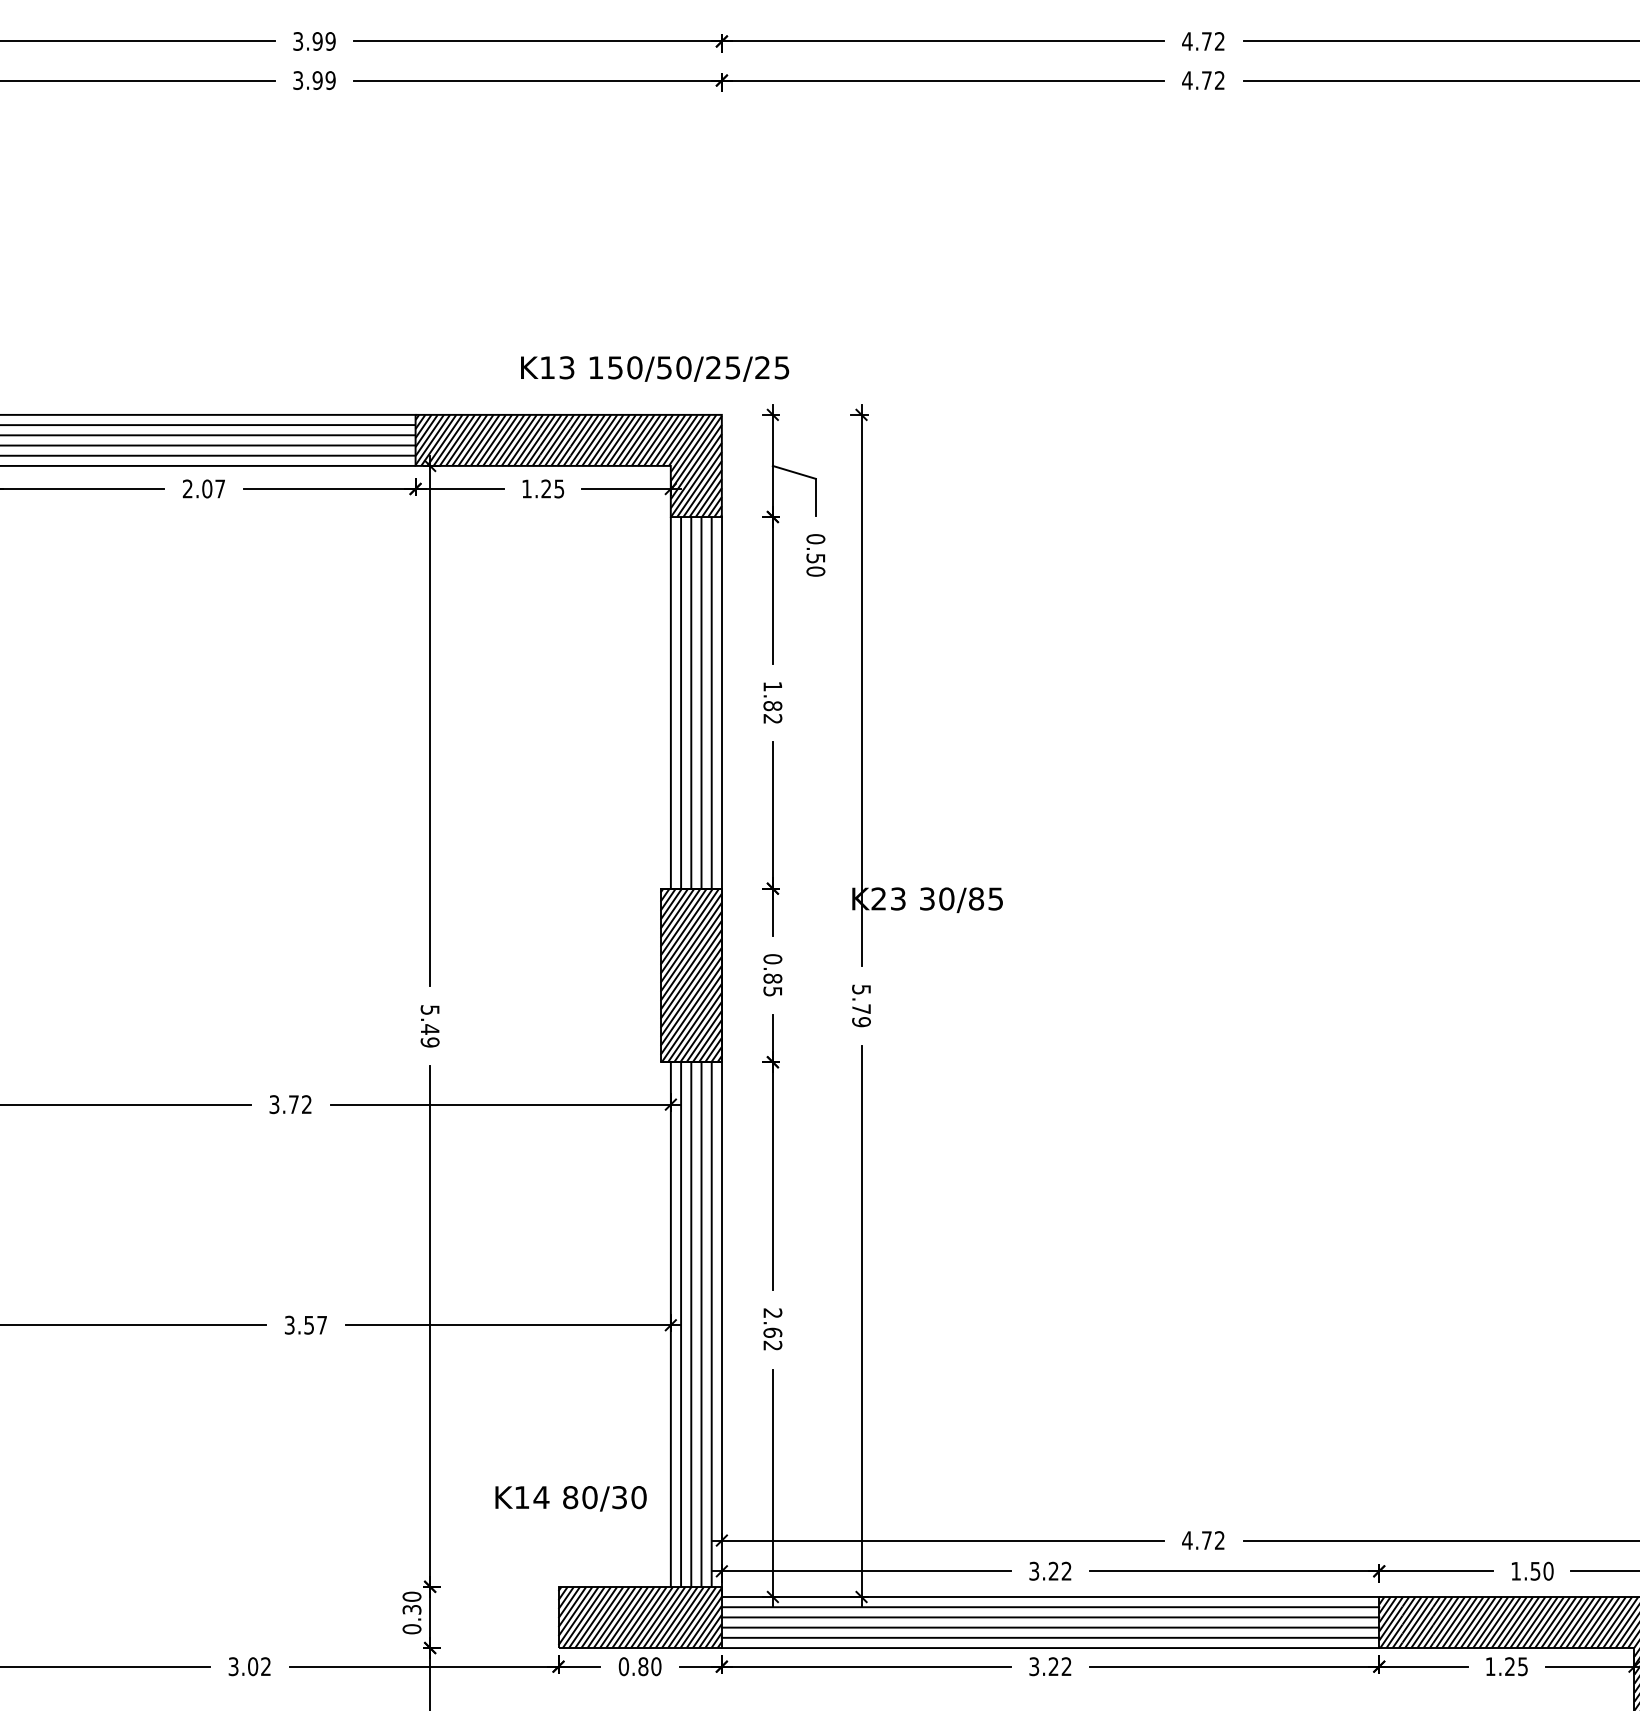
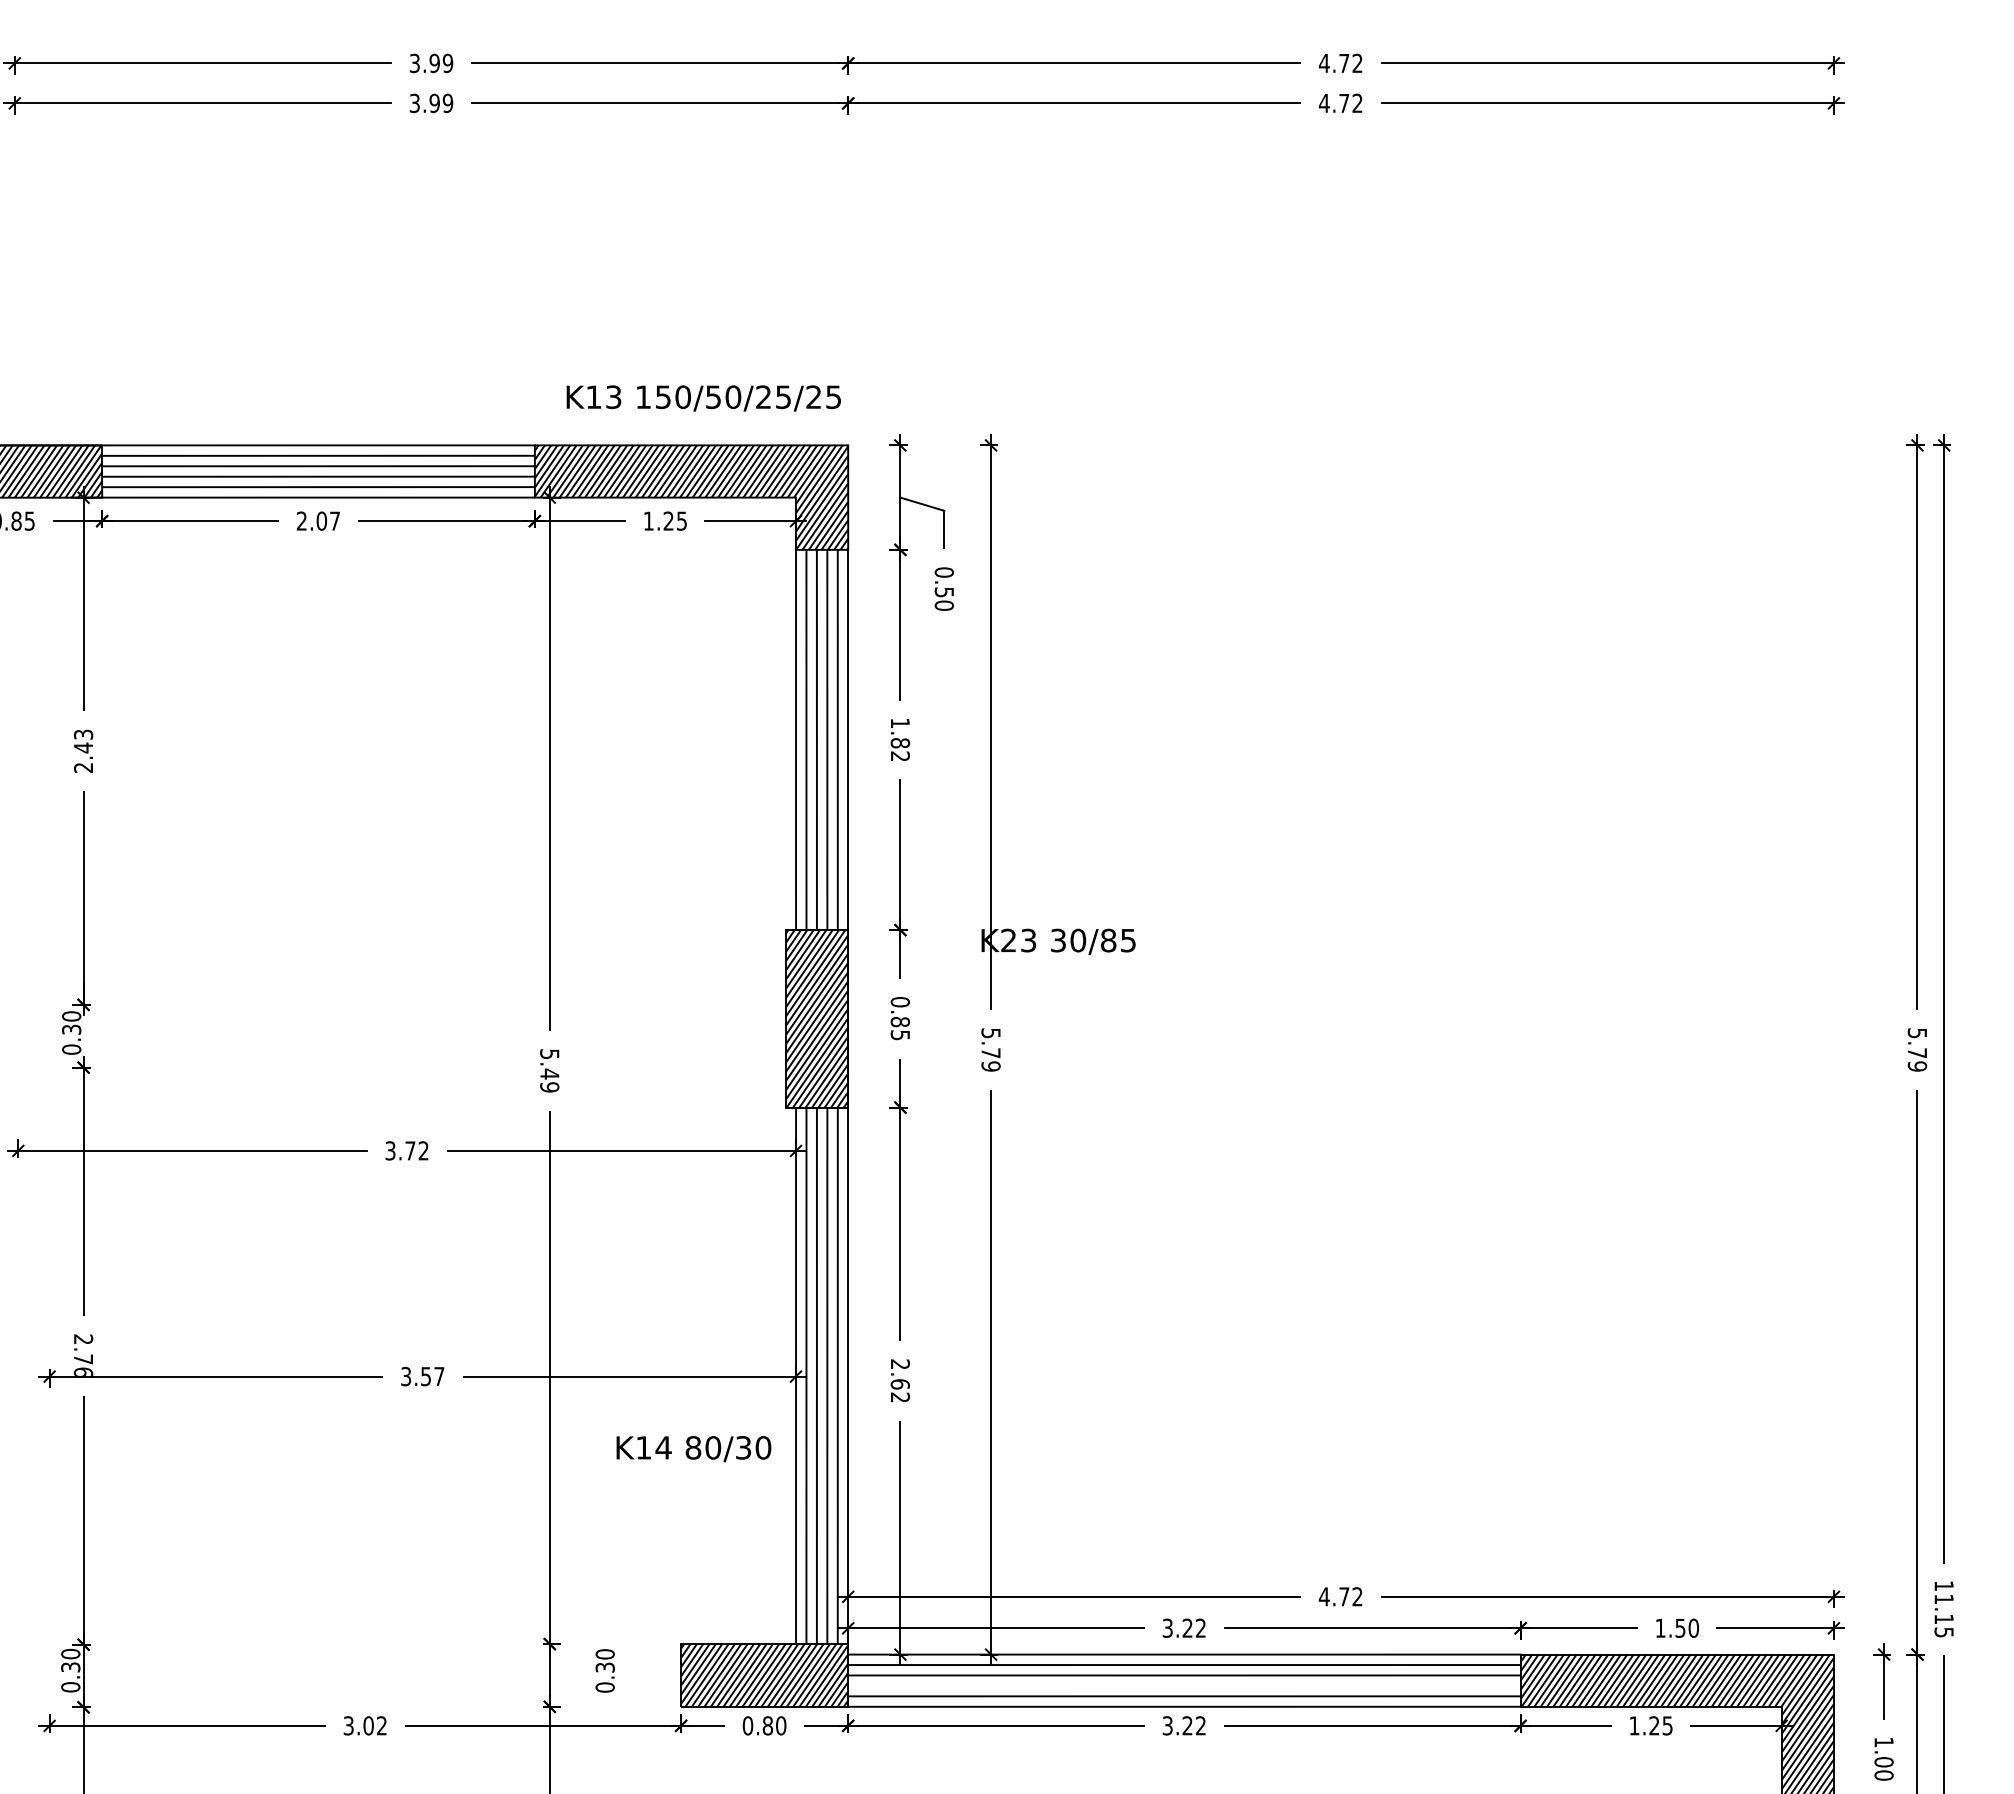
text: (654, 369) -> (703, 398), moved
text: (570, 1499) -> (693, 1449), moved
text: (411, 1612) -> (604, 1670), moved
line: (1050, 1627) -> (1184, 1685), removed

